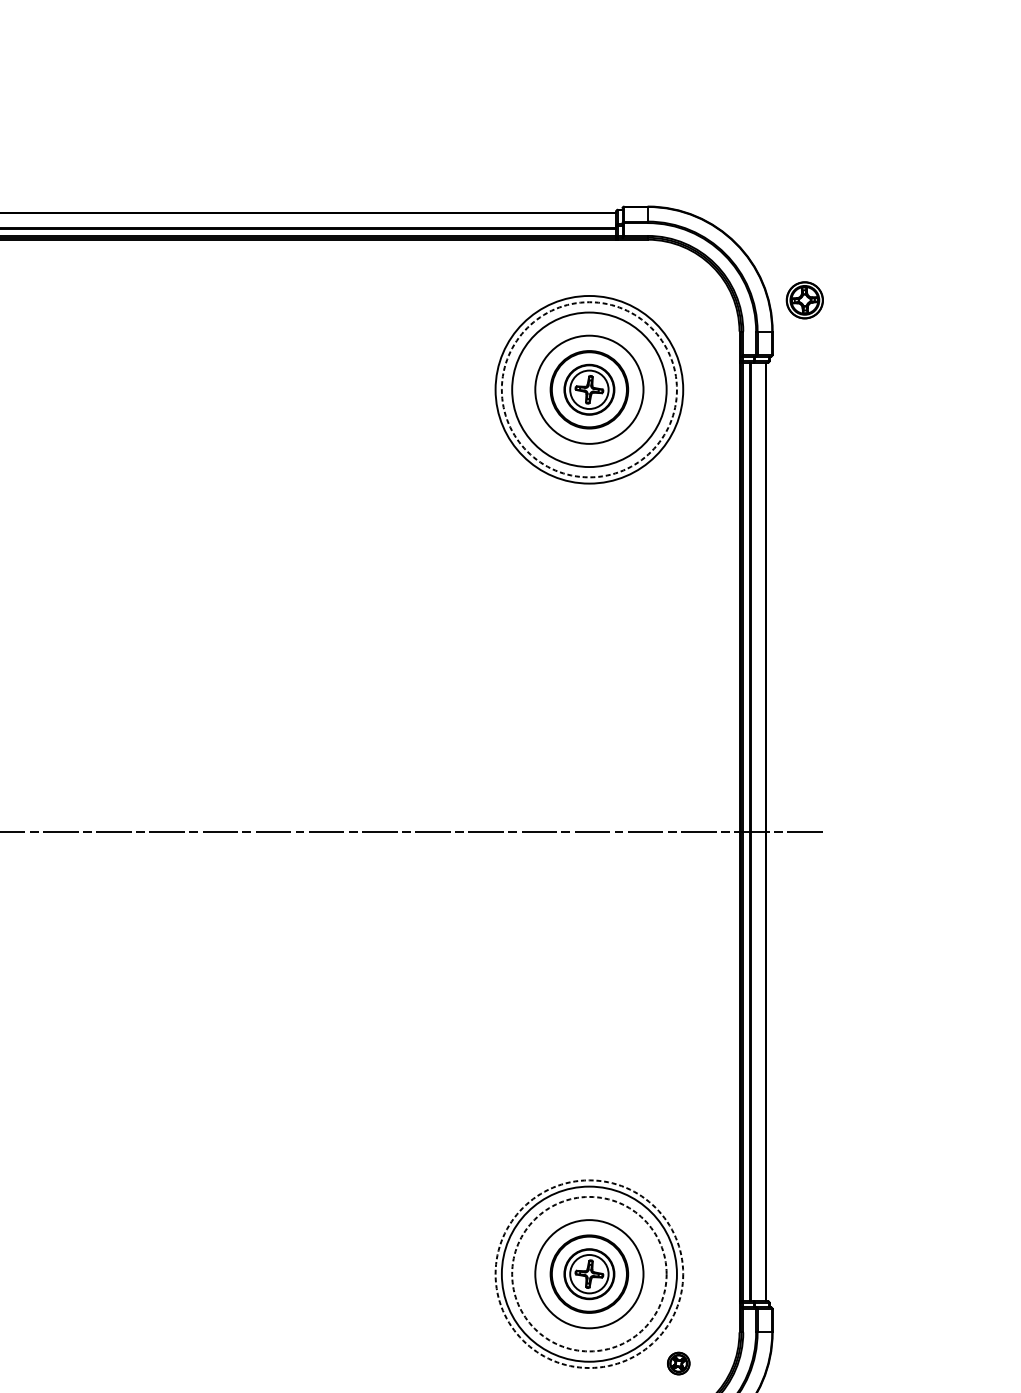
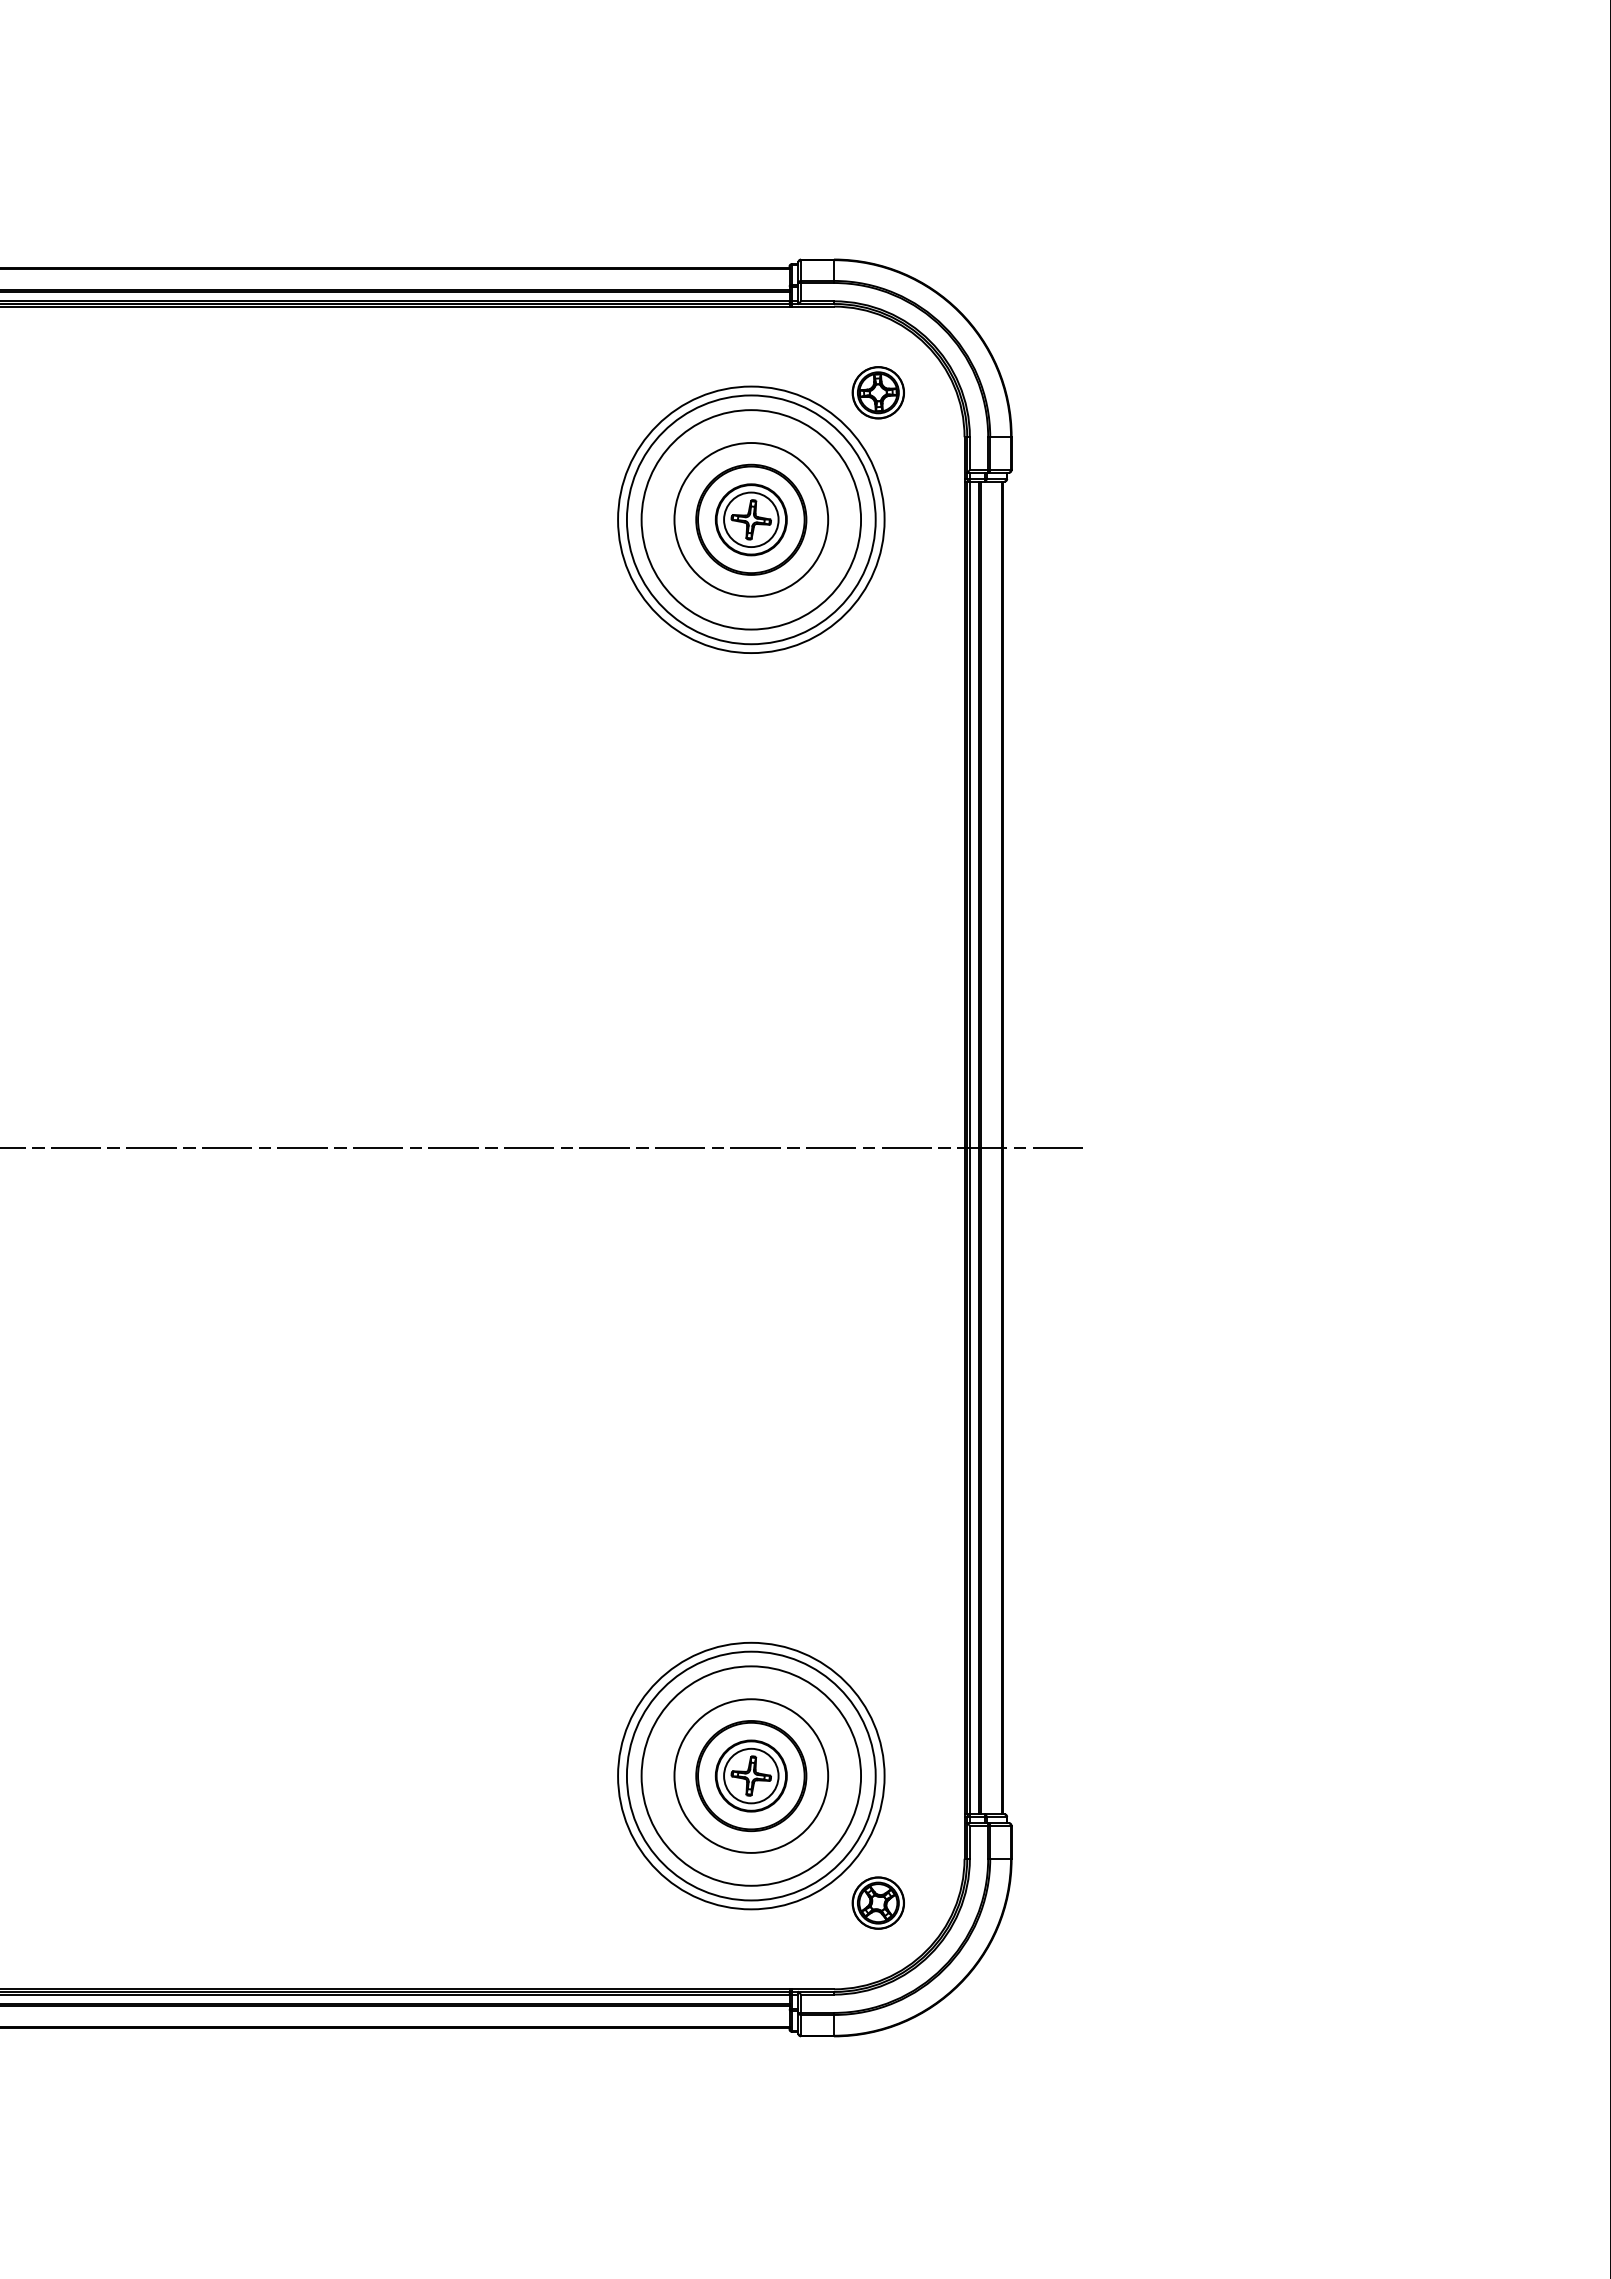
part: (804, 300) -> (877, 392), moved
circle: (588, 389) -> (750, 519), dashed -> solid
circle: (589, 1273) -> (751, 1775), dashed -> solid
circle: (589, 1273) -> (751, 1775), dashed -> solid
part: (678, 1363) -> (877, 1902), size x1.67

